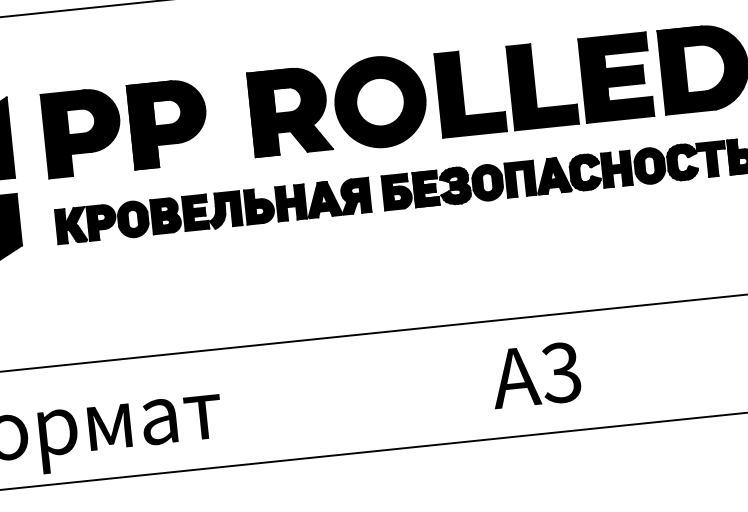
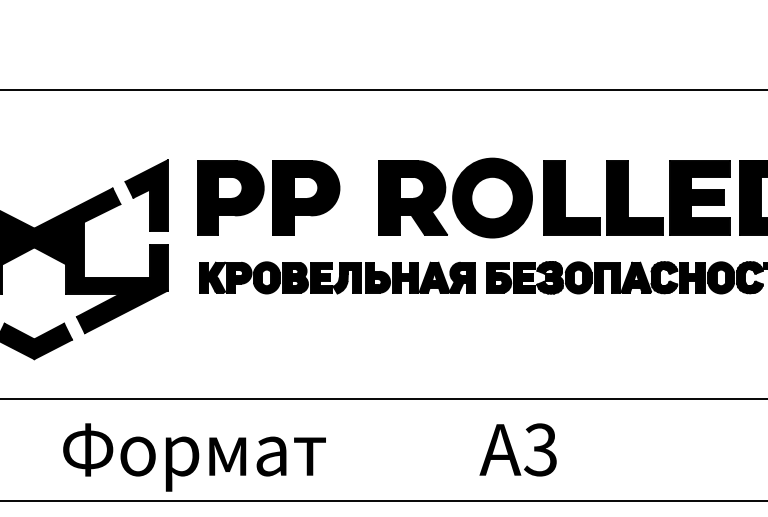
text: (535, 375) -> (517, 449), moved

